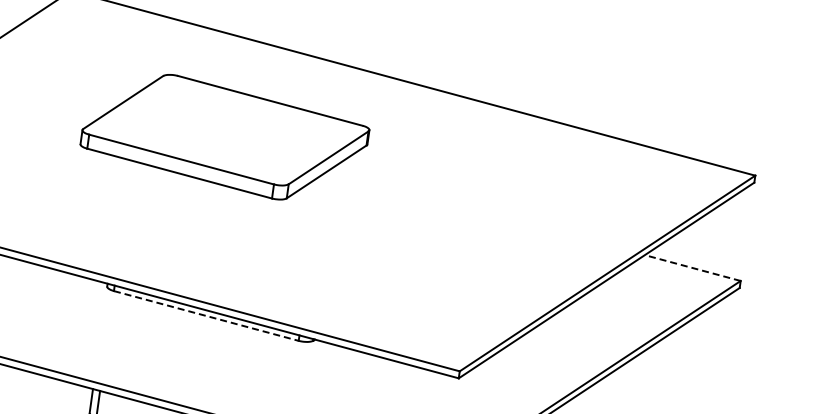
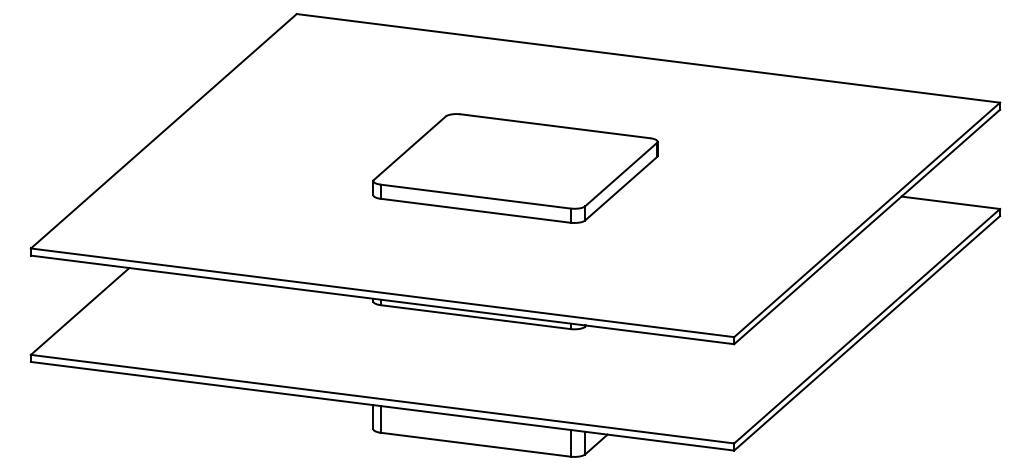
part: (224, 137) -> (515, 168), moved
line: (692, 267) -> (950, 202), dashed -> solid
line: (206, 316) -> (475, 317), dashed -> solid

